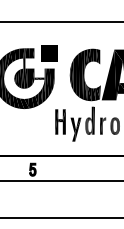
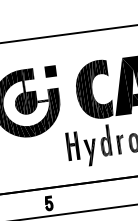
part: (49, 52) -> (50, 70), size x0.62

